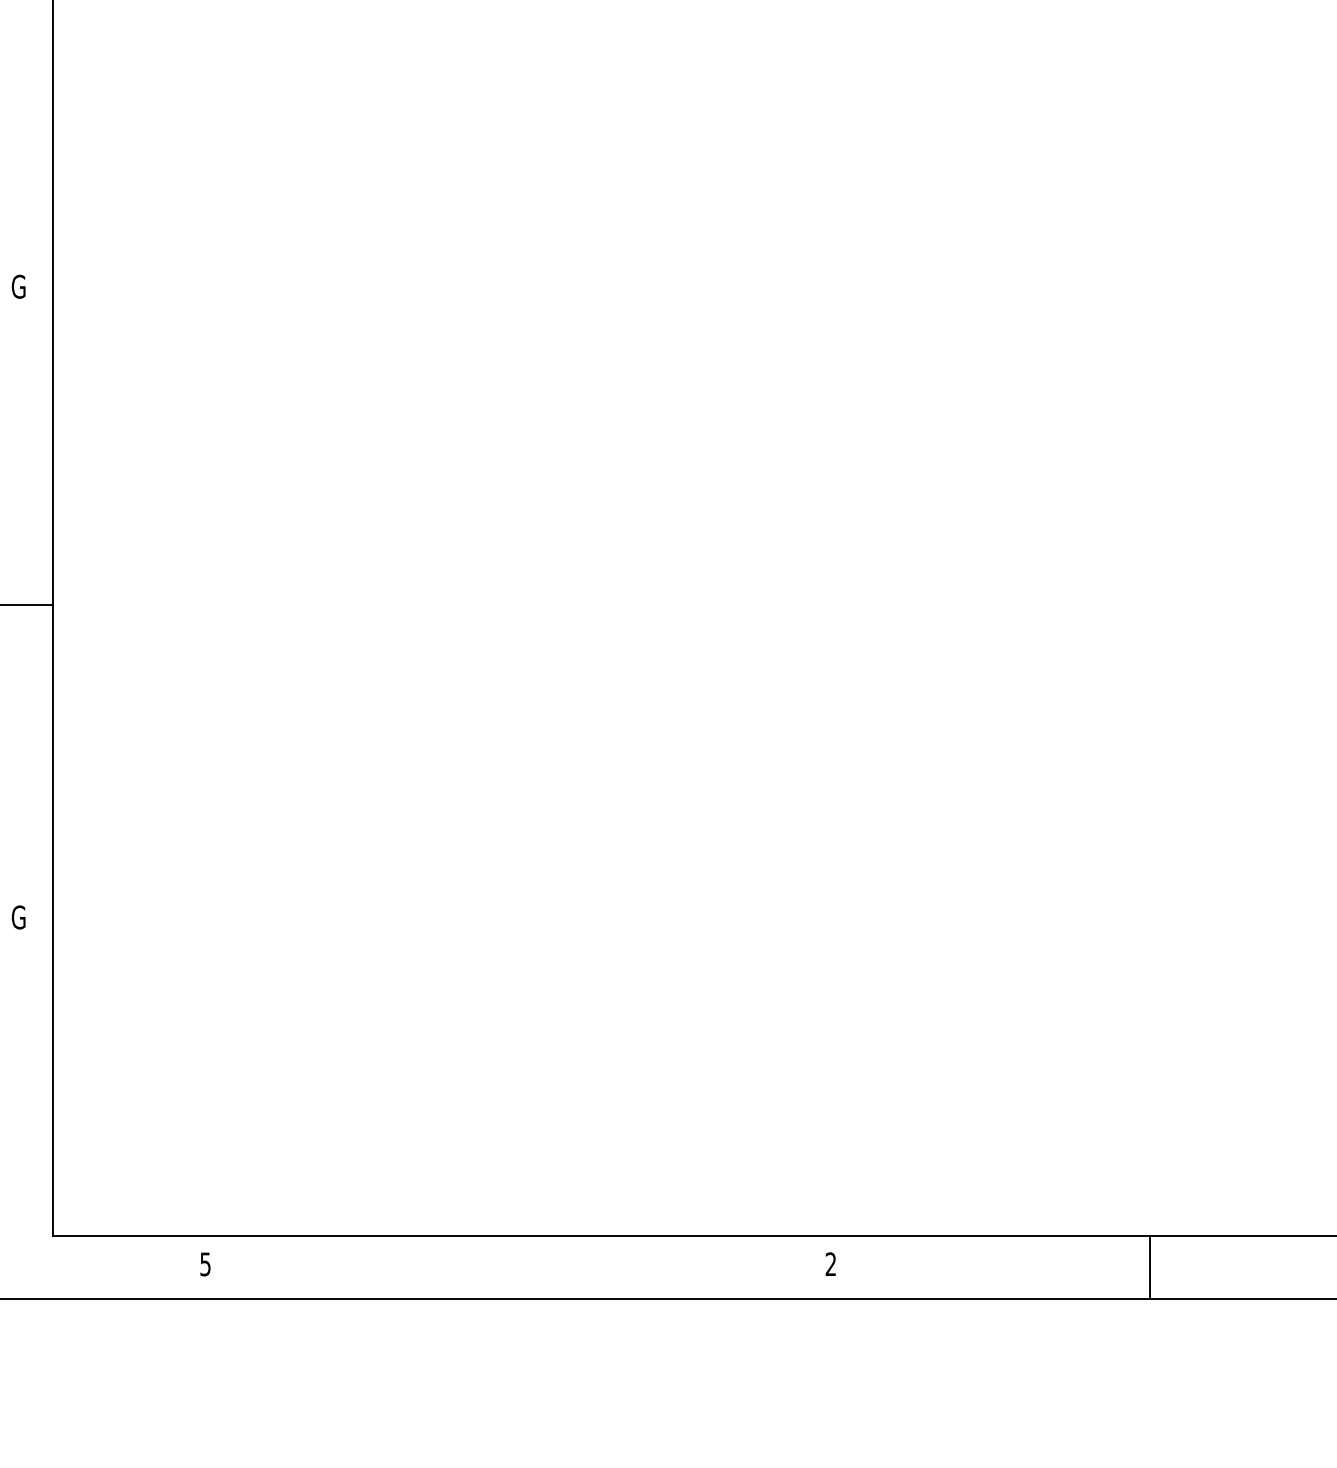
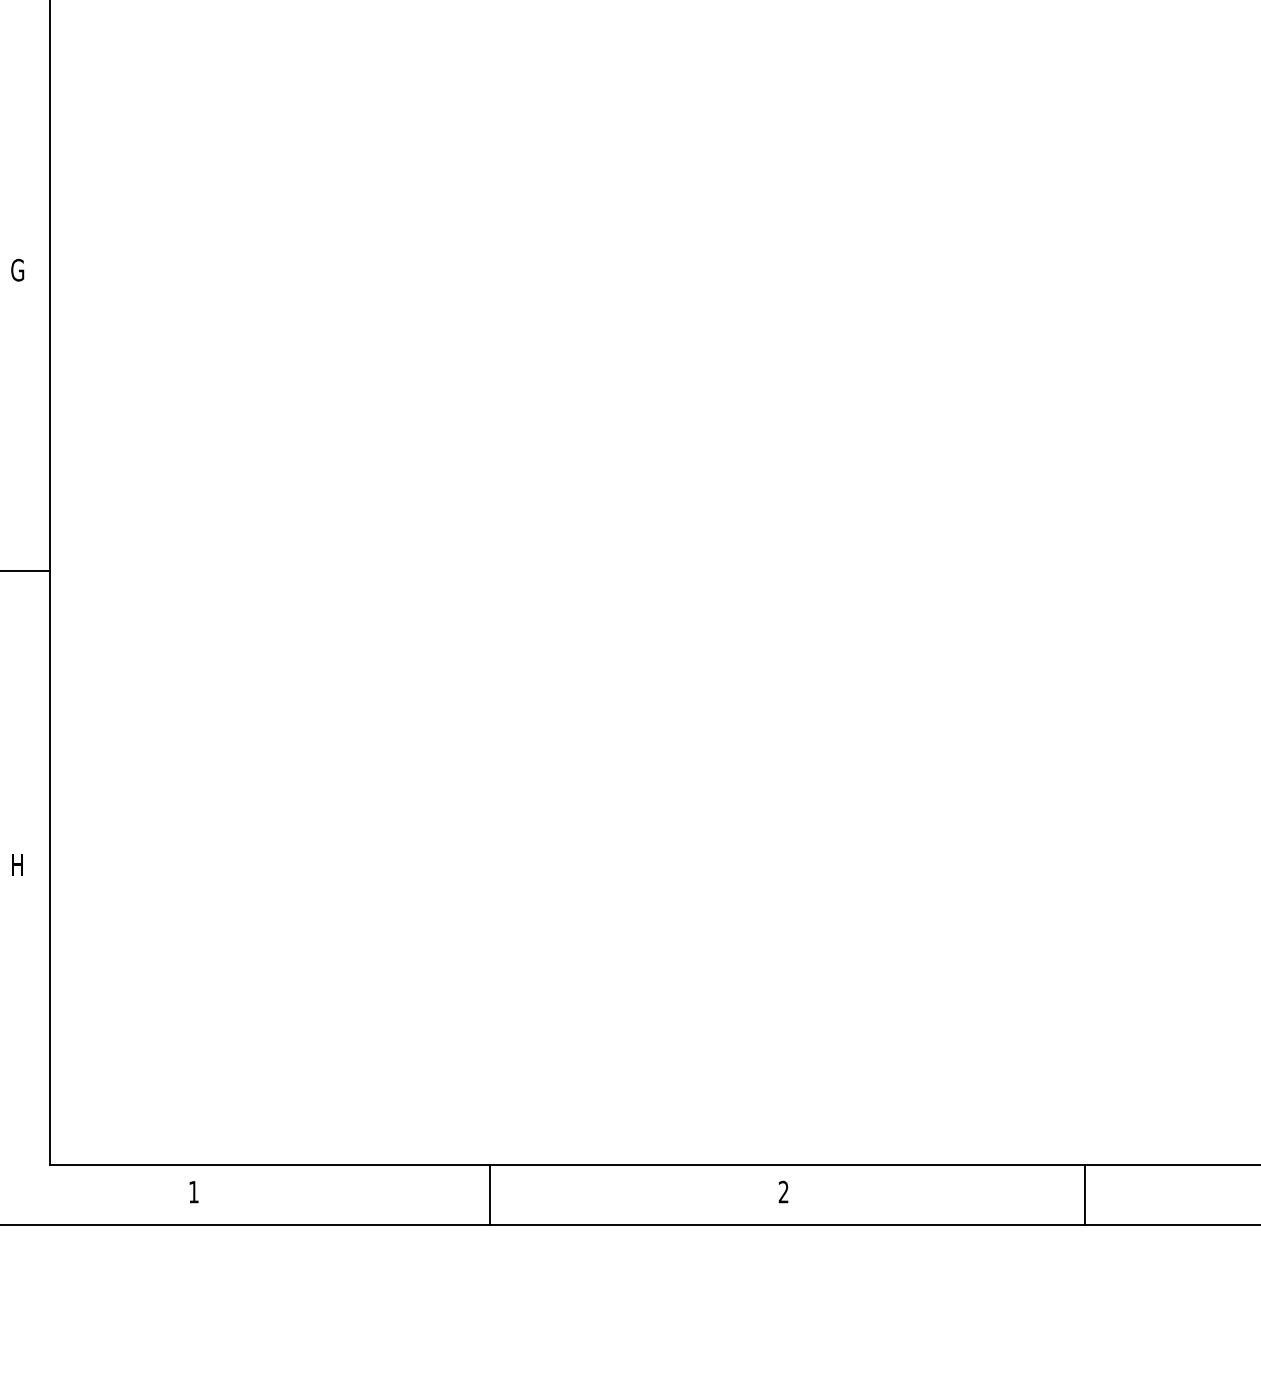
text: (18, 917) -> (17, 865), G -> H
text: (205, 1264) -> (193, 1192), 5 -> 1
line: (519, 1266) -> (489, 1194), added

